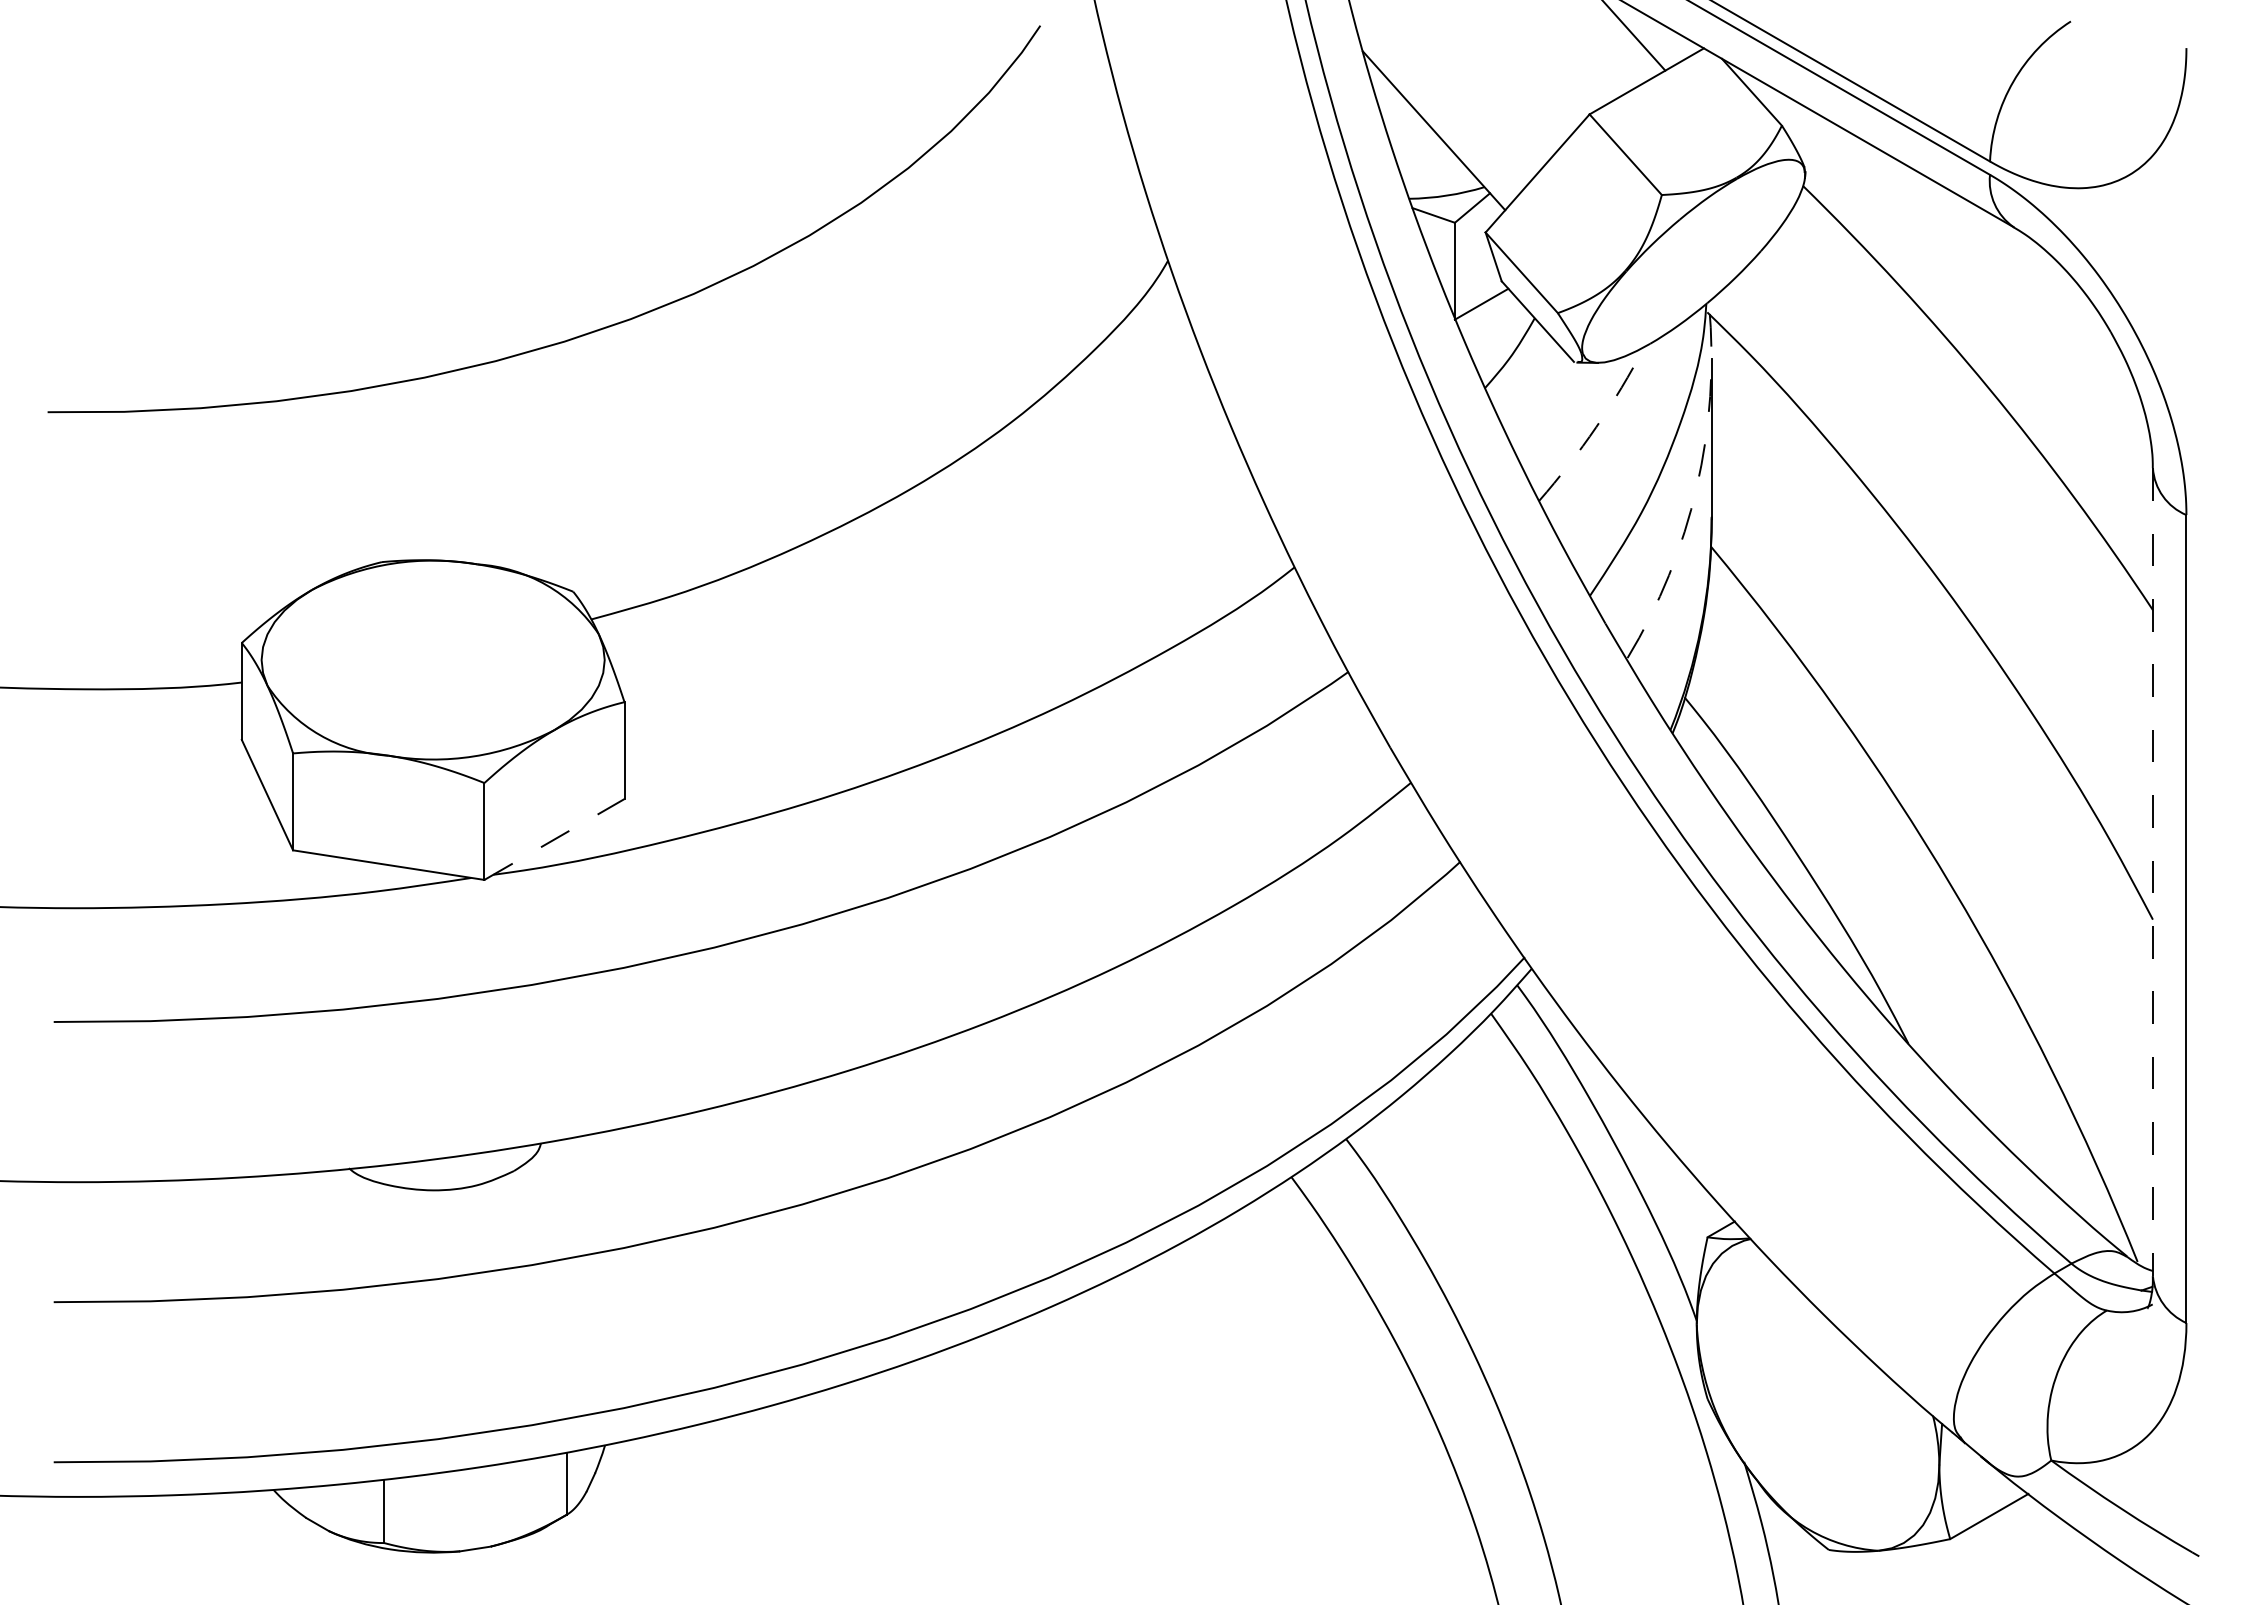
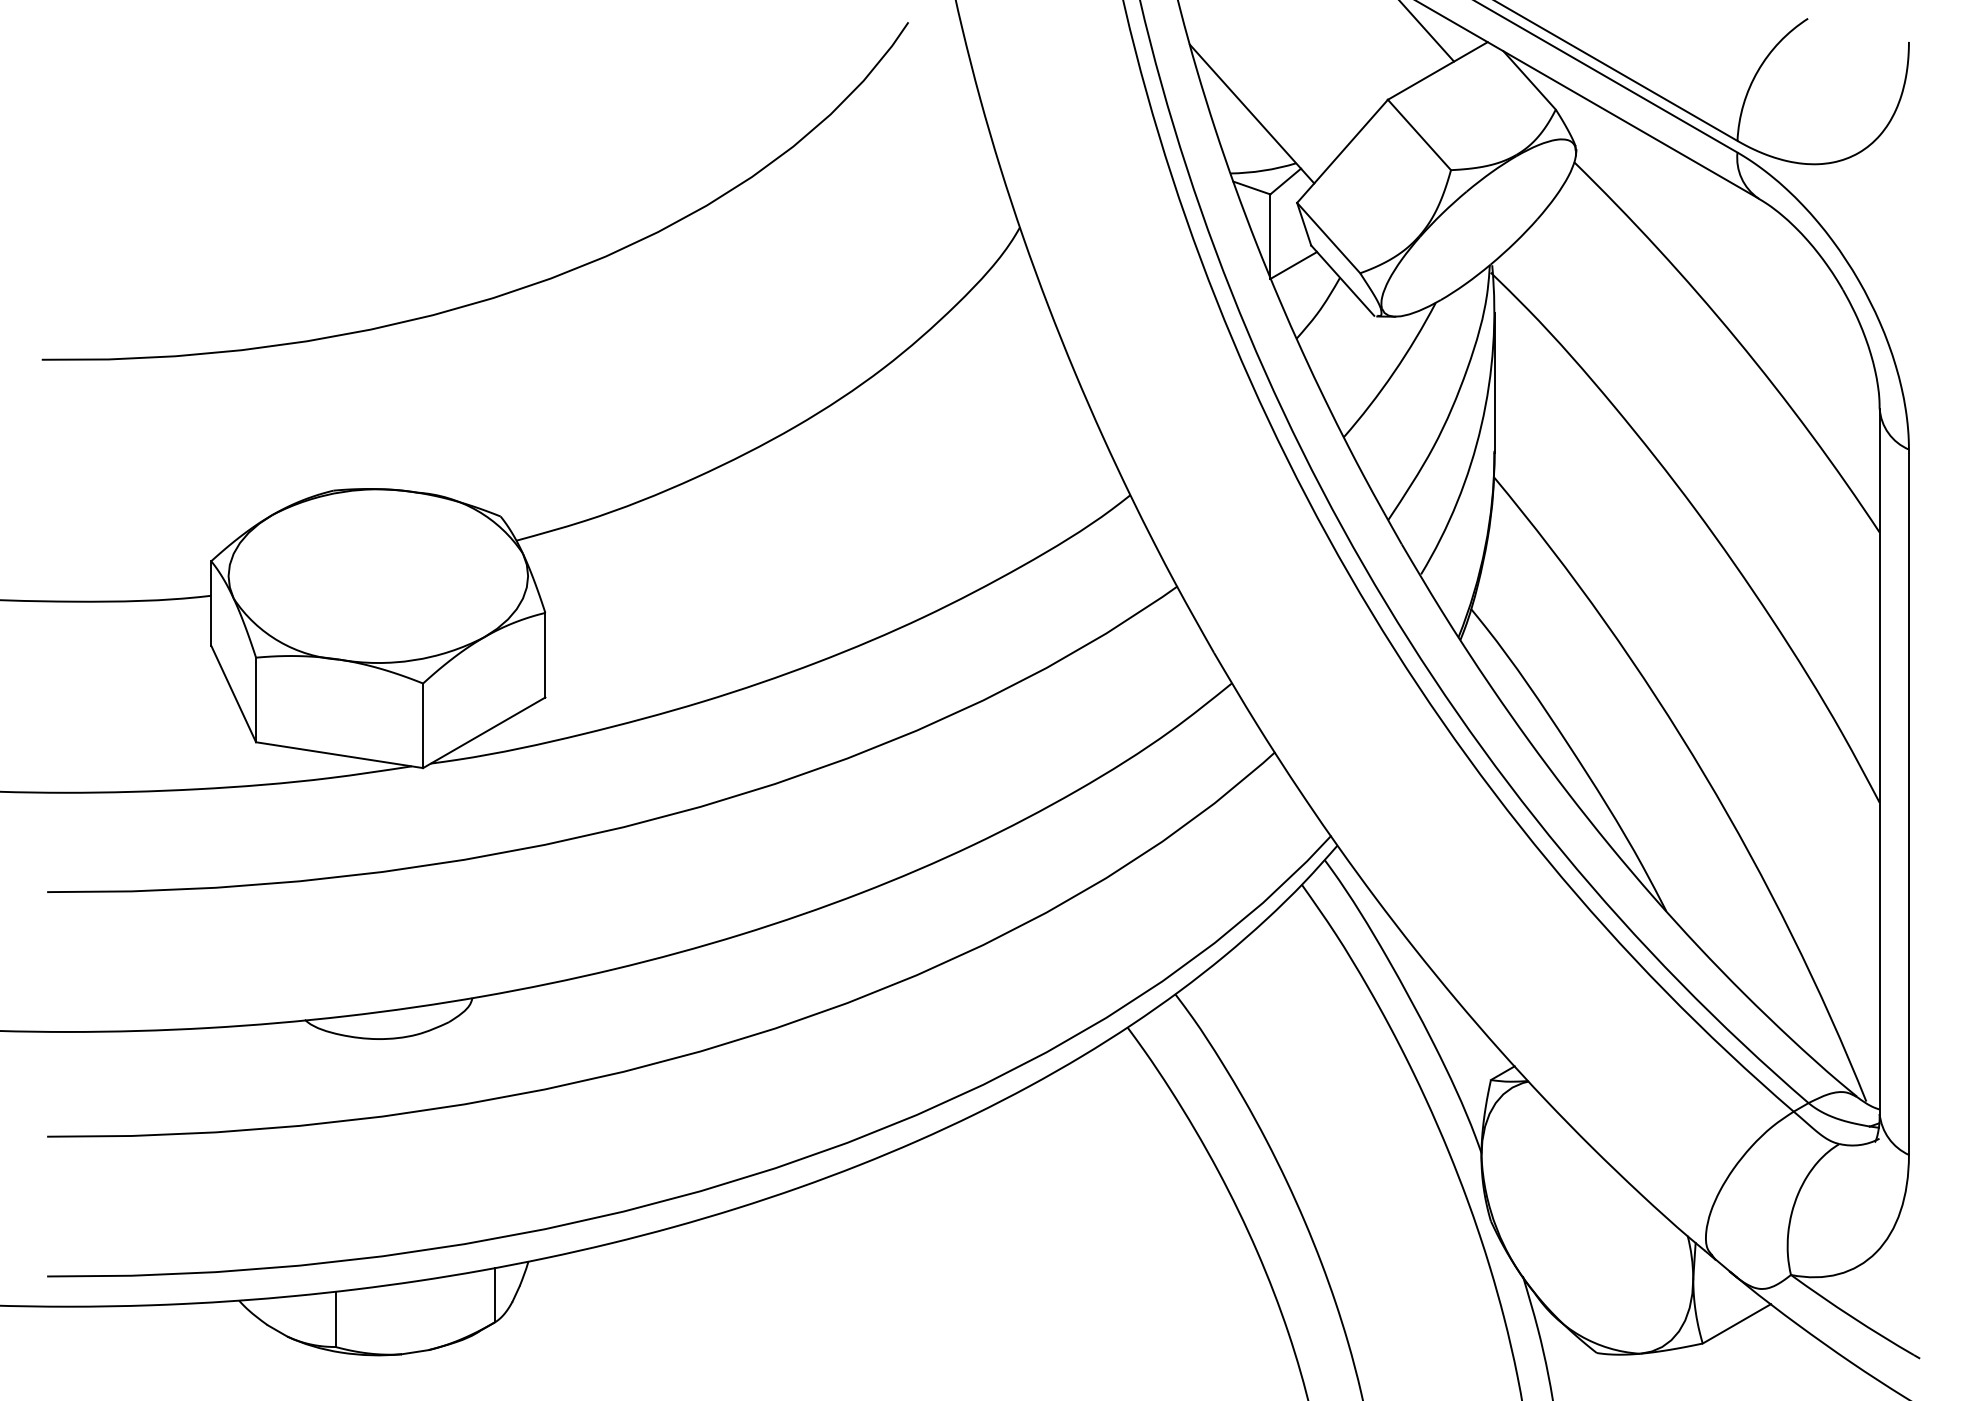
arc: (1596, 427) -> (1393, 373), dashed -> solid
arc: (1696, 487) -> (1481, 425), dashed -> solid
line: (554, 839) -> (484, 732), dashed -> solid
line: (2152, 872) -> (1879, 761), dashed -> solid

